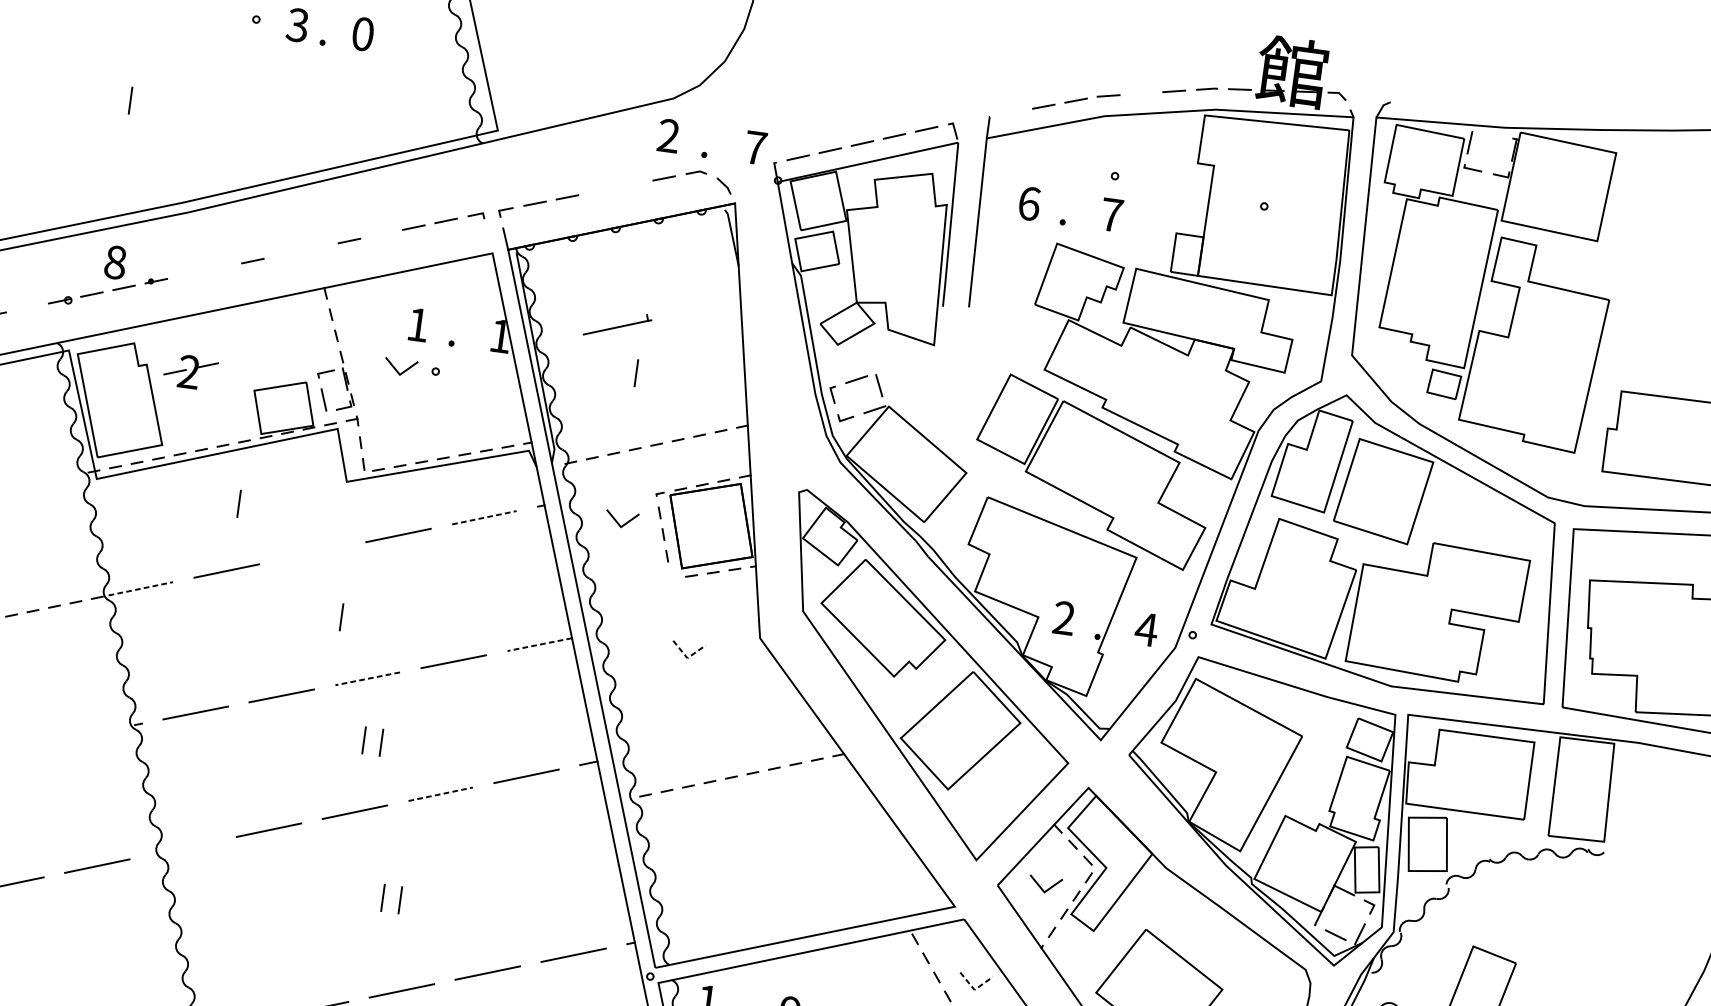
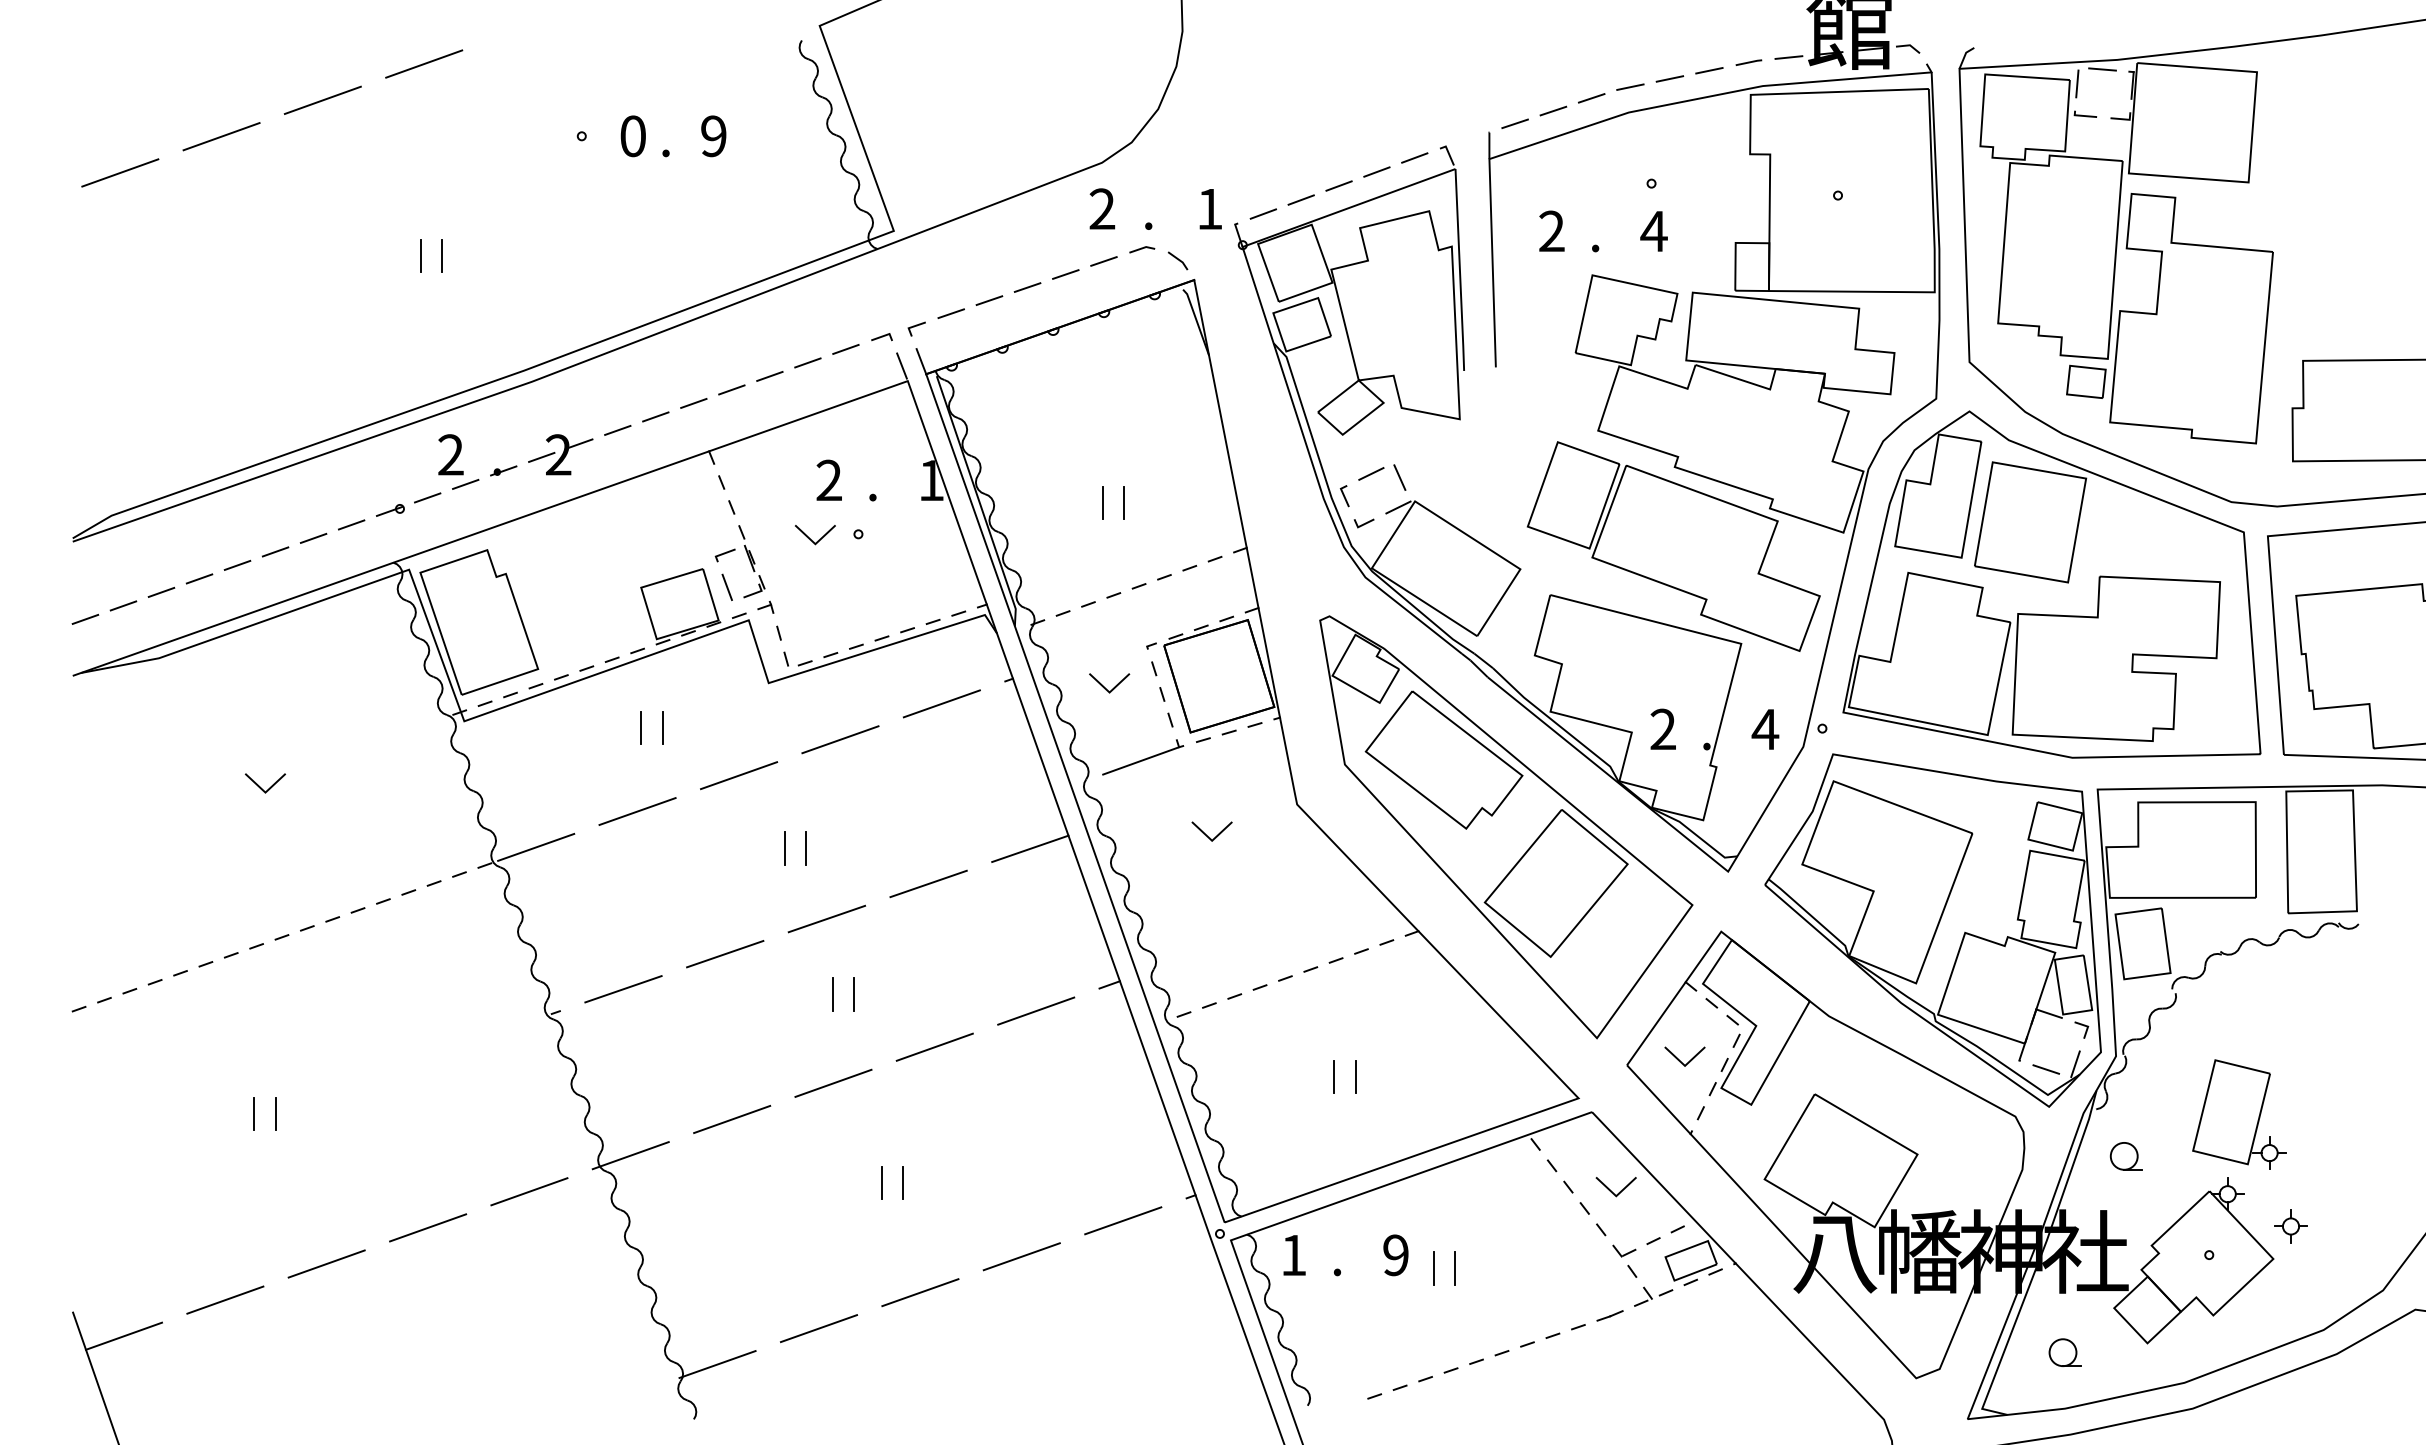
text: (297, 25) -> (632, 136), 3 -> 0
text: (362, 34) -> (713, 136), 0 -> 9
line: (1141, 93) -> (1669, 78), added
line: (112, 98) -> (420, 255), added
line: (1011, 112) -> (1514, 123), added
line: (1491, 133) -> (2102, 69), added
text: (755, 148) -> (1209, 209), 7 -> 1
line: (631, 184) -> (1065, 274), added
line: (599, 191) -> (1027, 287), added
text: (1028, 203) -> (1551, 231), 6 -> 2
text: (1111, 215) -> (1653, 231), 7 -> 4
line: (381, 233) -> (769, 375), added
line: (489, 240) -> (901, 365), added
line: (317, 246) -> (693, 402), added
line: (284, 254) -> (655, 416), added
text: (115, 262) -> (450, 454), 8 -> 2
line: (27, 307) -> (351, 524), added
text: (417, 324) -> (828, 479), 1 -> 2
part: (618, 325) -> (1143, 757), moved
part: (190, 371) -> (560, 454), moved
line: (654, 375) -> (1124, 502), added
line: (256, 505) -> (662, 727), added
line: (484, 517) -> (942, 703), dashed -> solid
line: (312, 553) -> (738, 775), added
line: (141, 588) -> (536, 847), dashed -> solid
line: (359, 619) -> (806, 848), added
line: (539, 645) -> (1029, 849), dashed -> solid
line: (687, 658) -> (1212, 840), dashed -> solid
line: (367, 679) -> (826, 919), dashed -> solid
line: (441, 794) -> (935, 1047), dashed -> solid
line: (182, 848) -> (630, 1155), added
line: (759, 862) -> (1333, 1076), added
line: (777, 865) -> (1355, 1077), added
line: (974, 990) -> (1616, 1196), dashed -> solid

